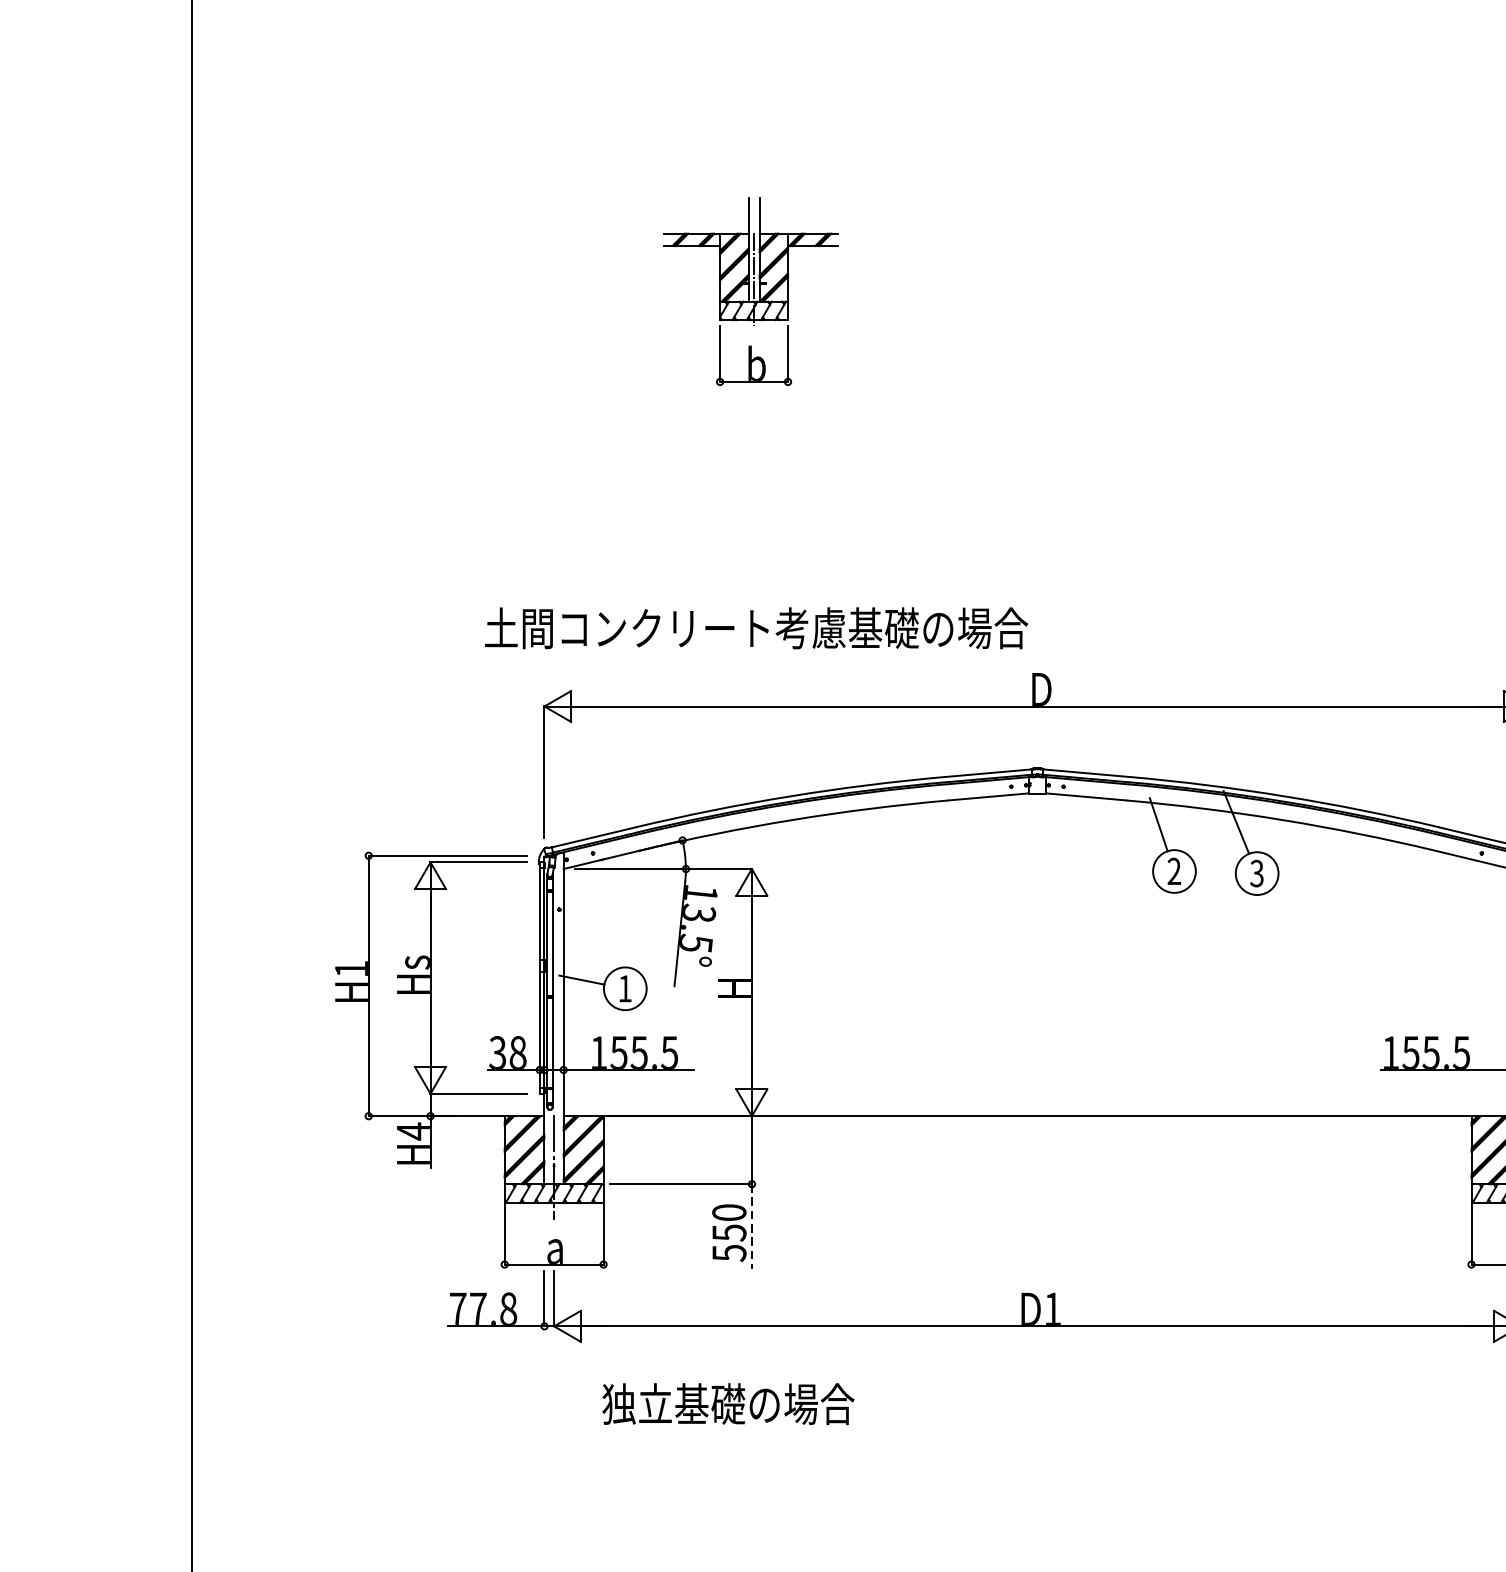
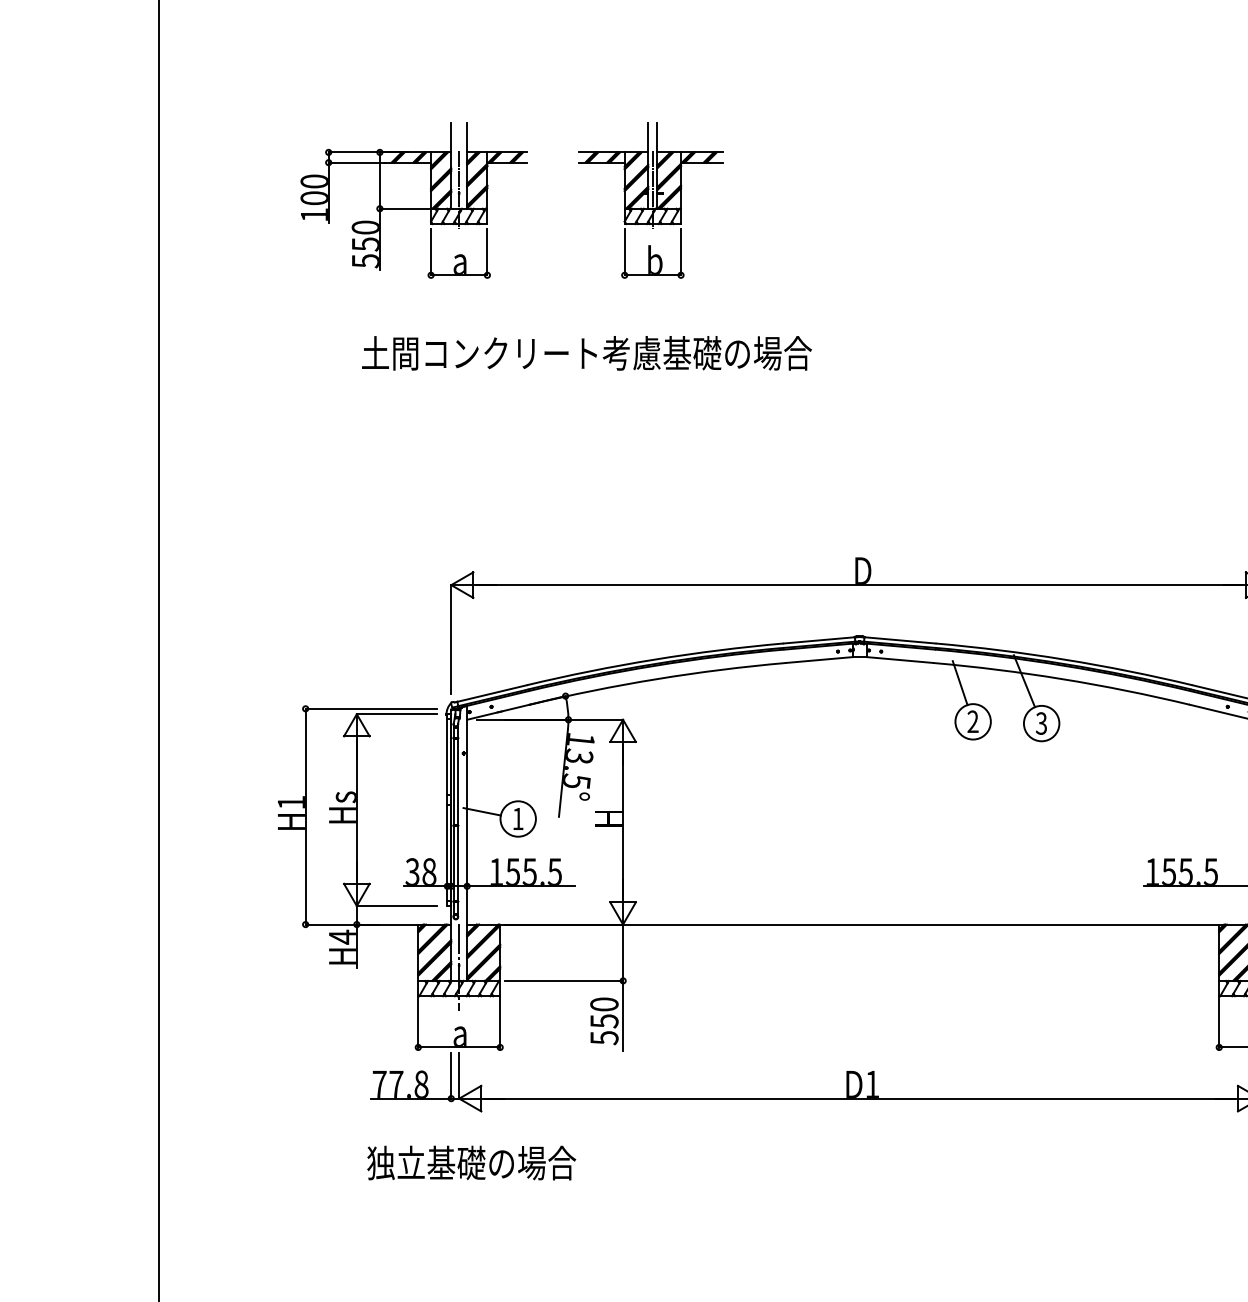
part: (498, 242) -> (413, 200), added
part: (751, 291) -> (650, 200), moved
text: (756, 628) -> (586, 353), moved
line: (752, 1227) -> (623, 1016), dashed -> solid
text: (728, 1403) -> (471, 1162), moved

